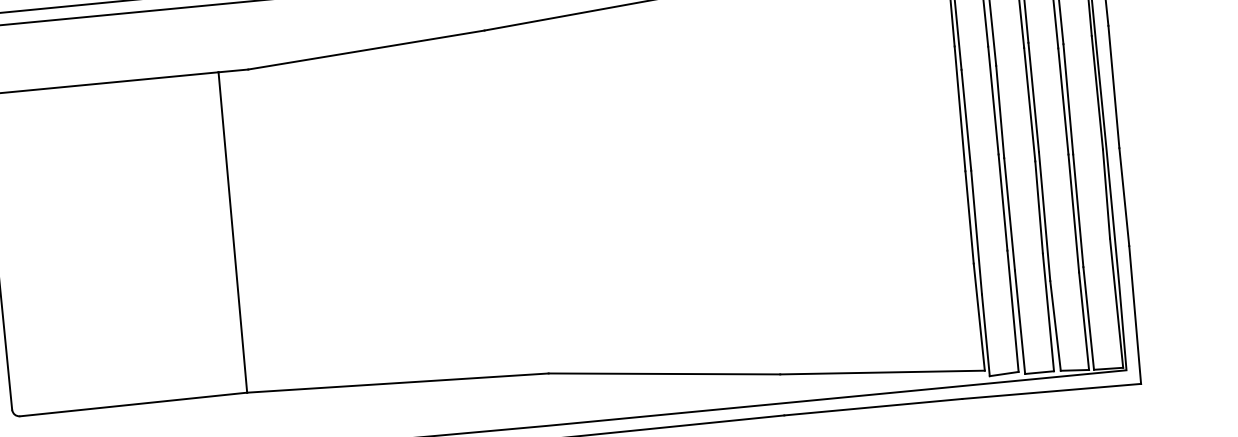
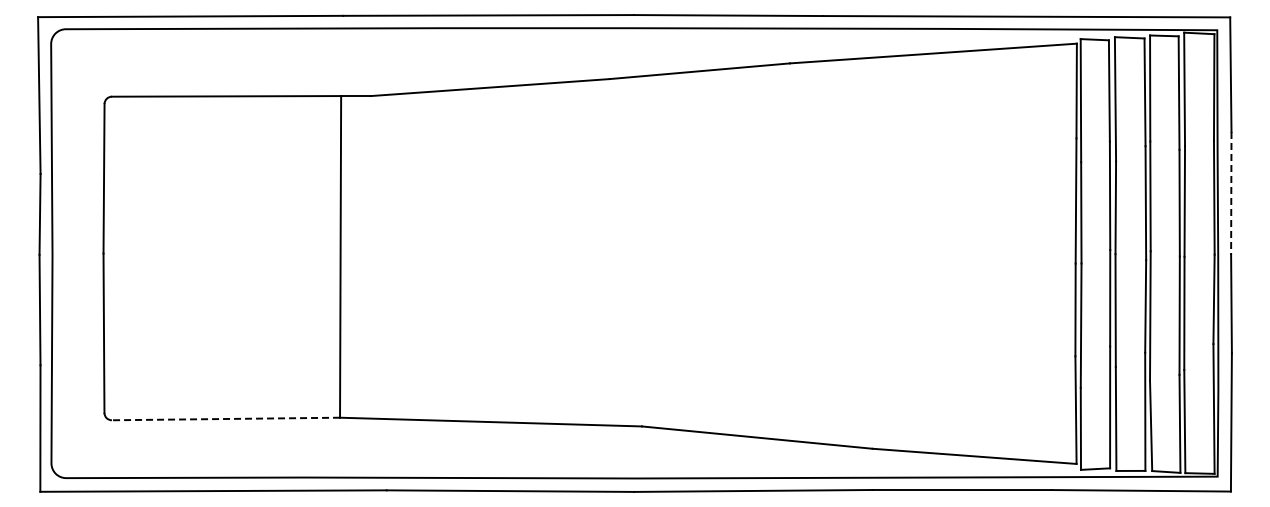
line: (1114, 87) -> (1231, 193), solid -> dashed
line: (133, 405) -> (225, 419), solid -> dashed

